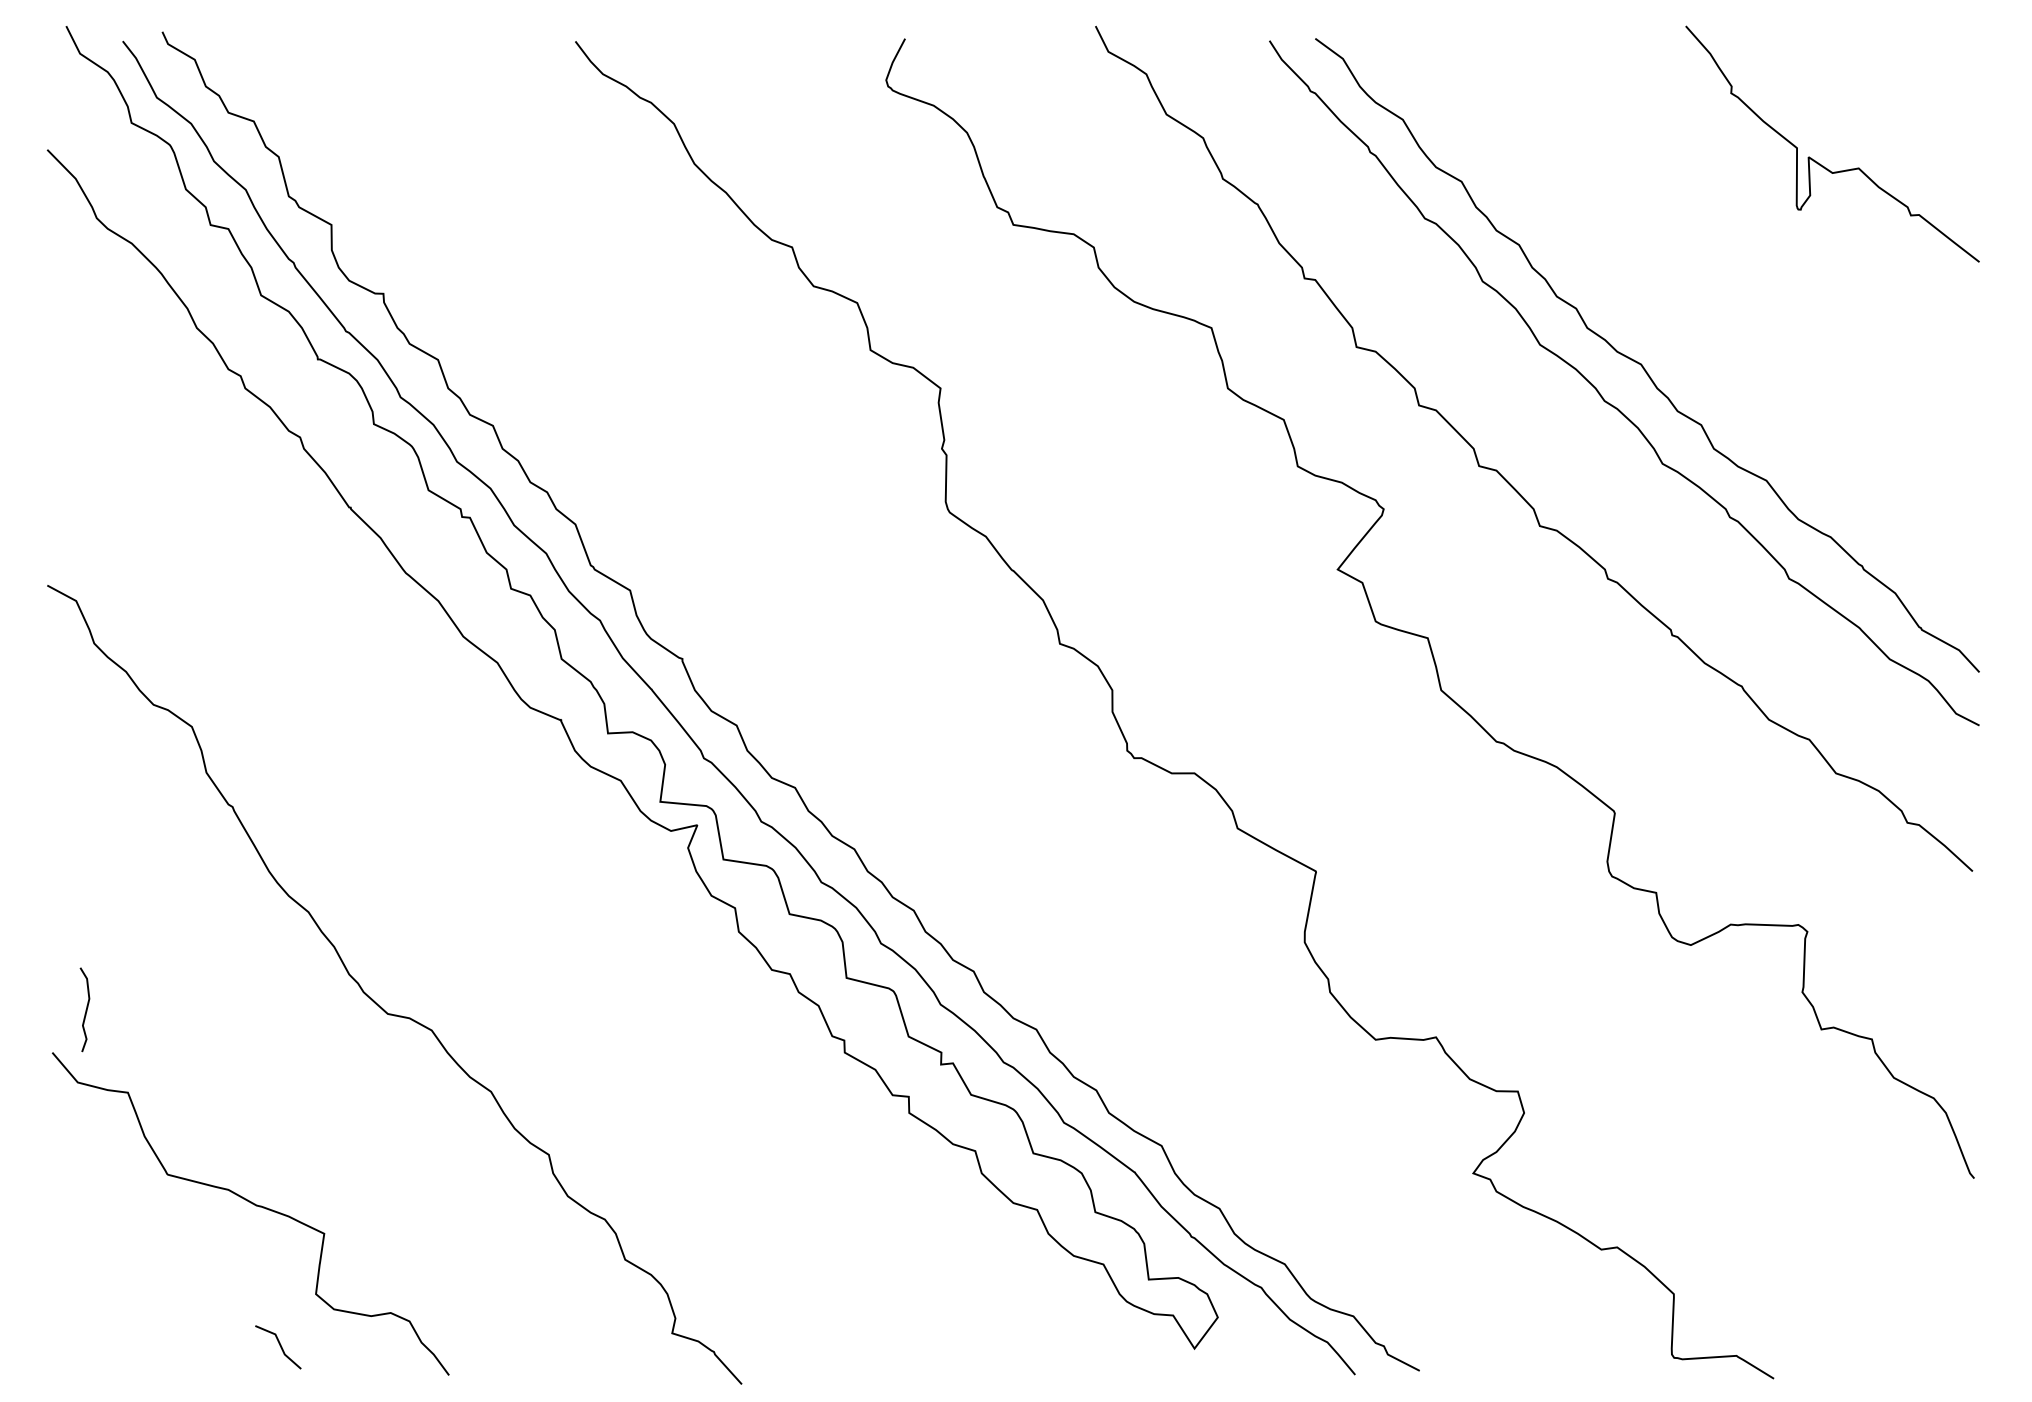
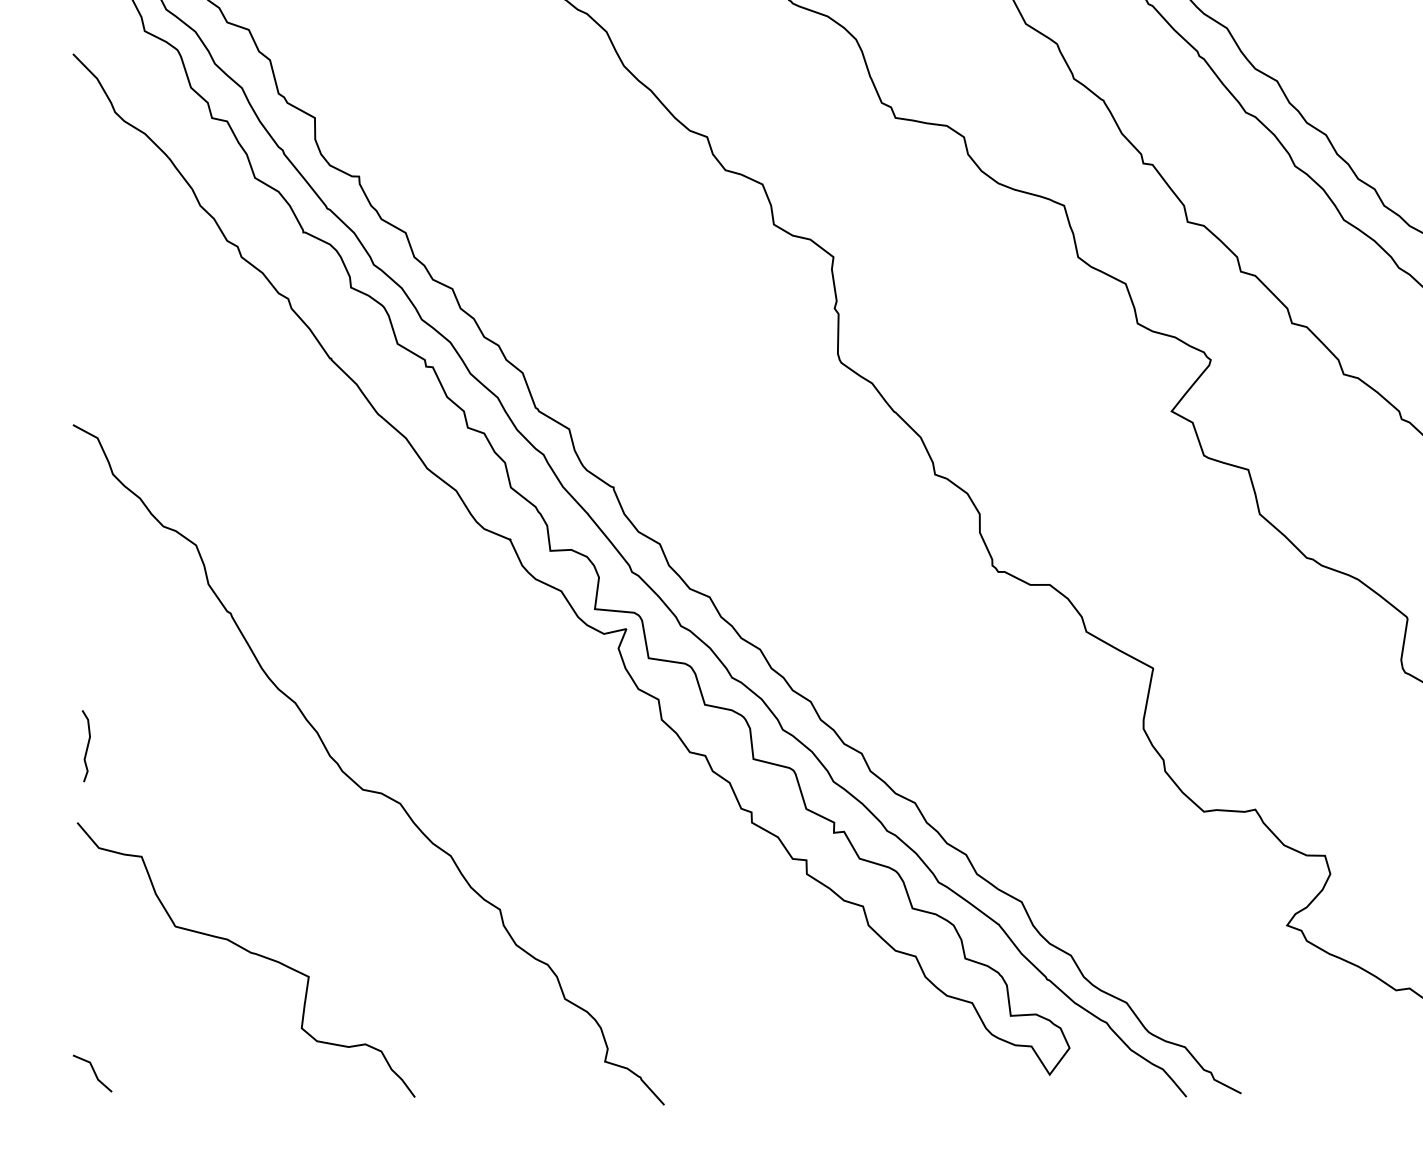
curve: (85, 1009) -> (86, 745), moved
line: (280, 1347) -> (94, 1073), moved

